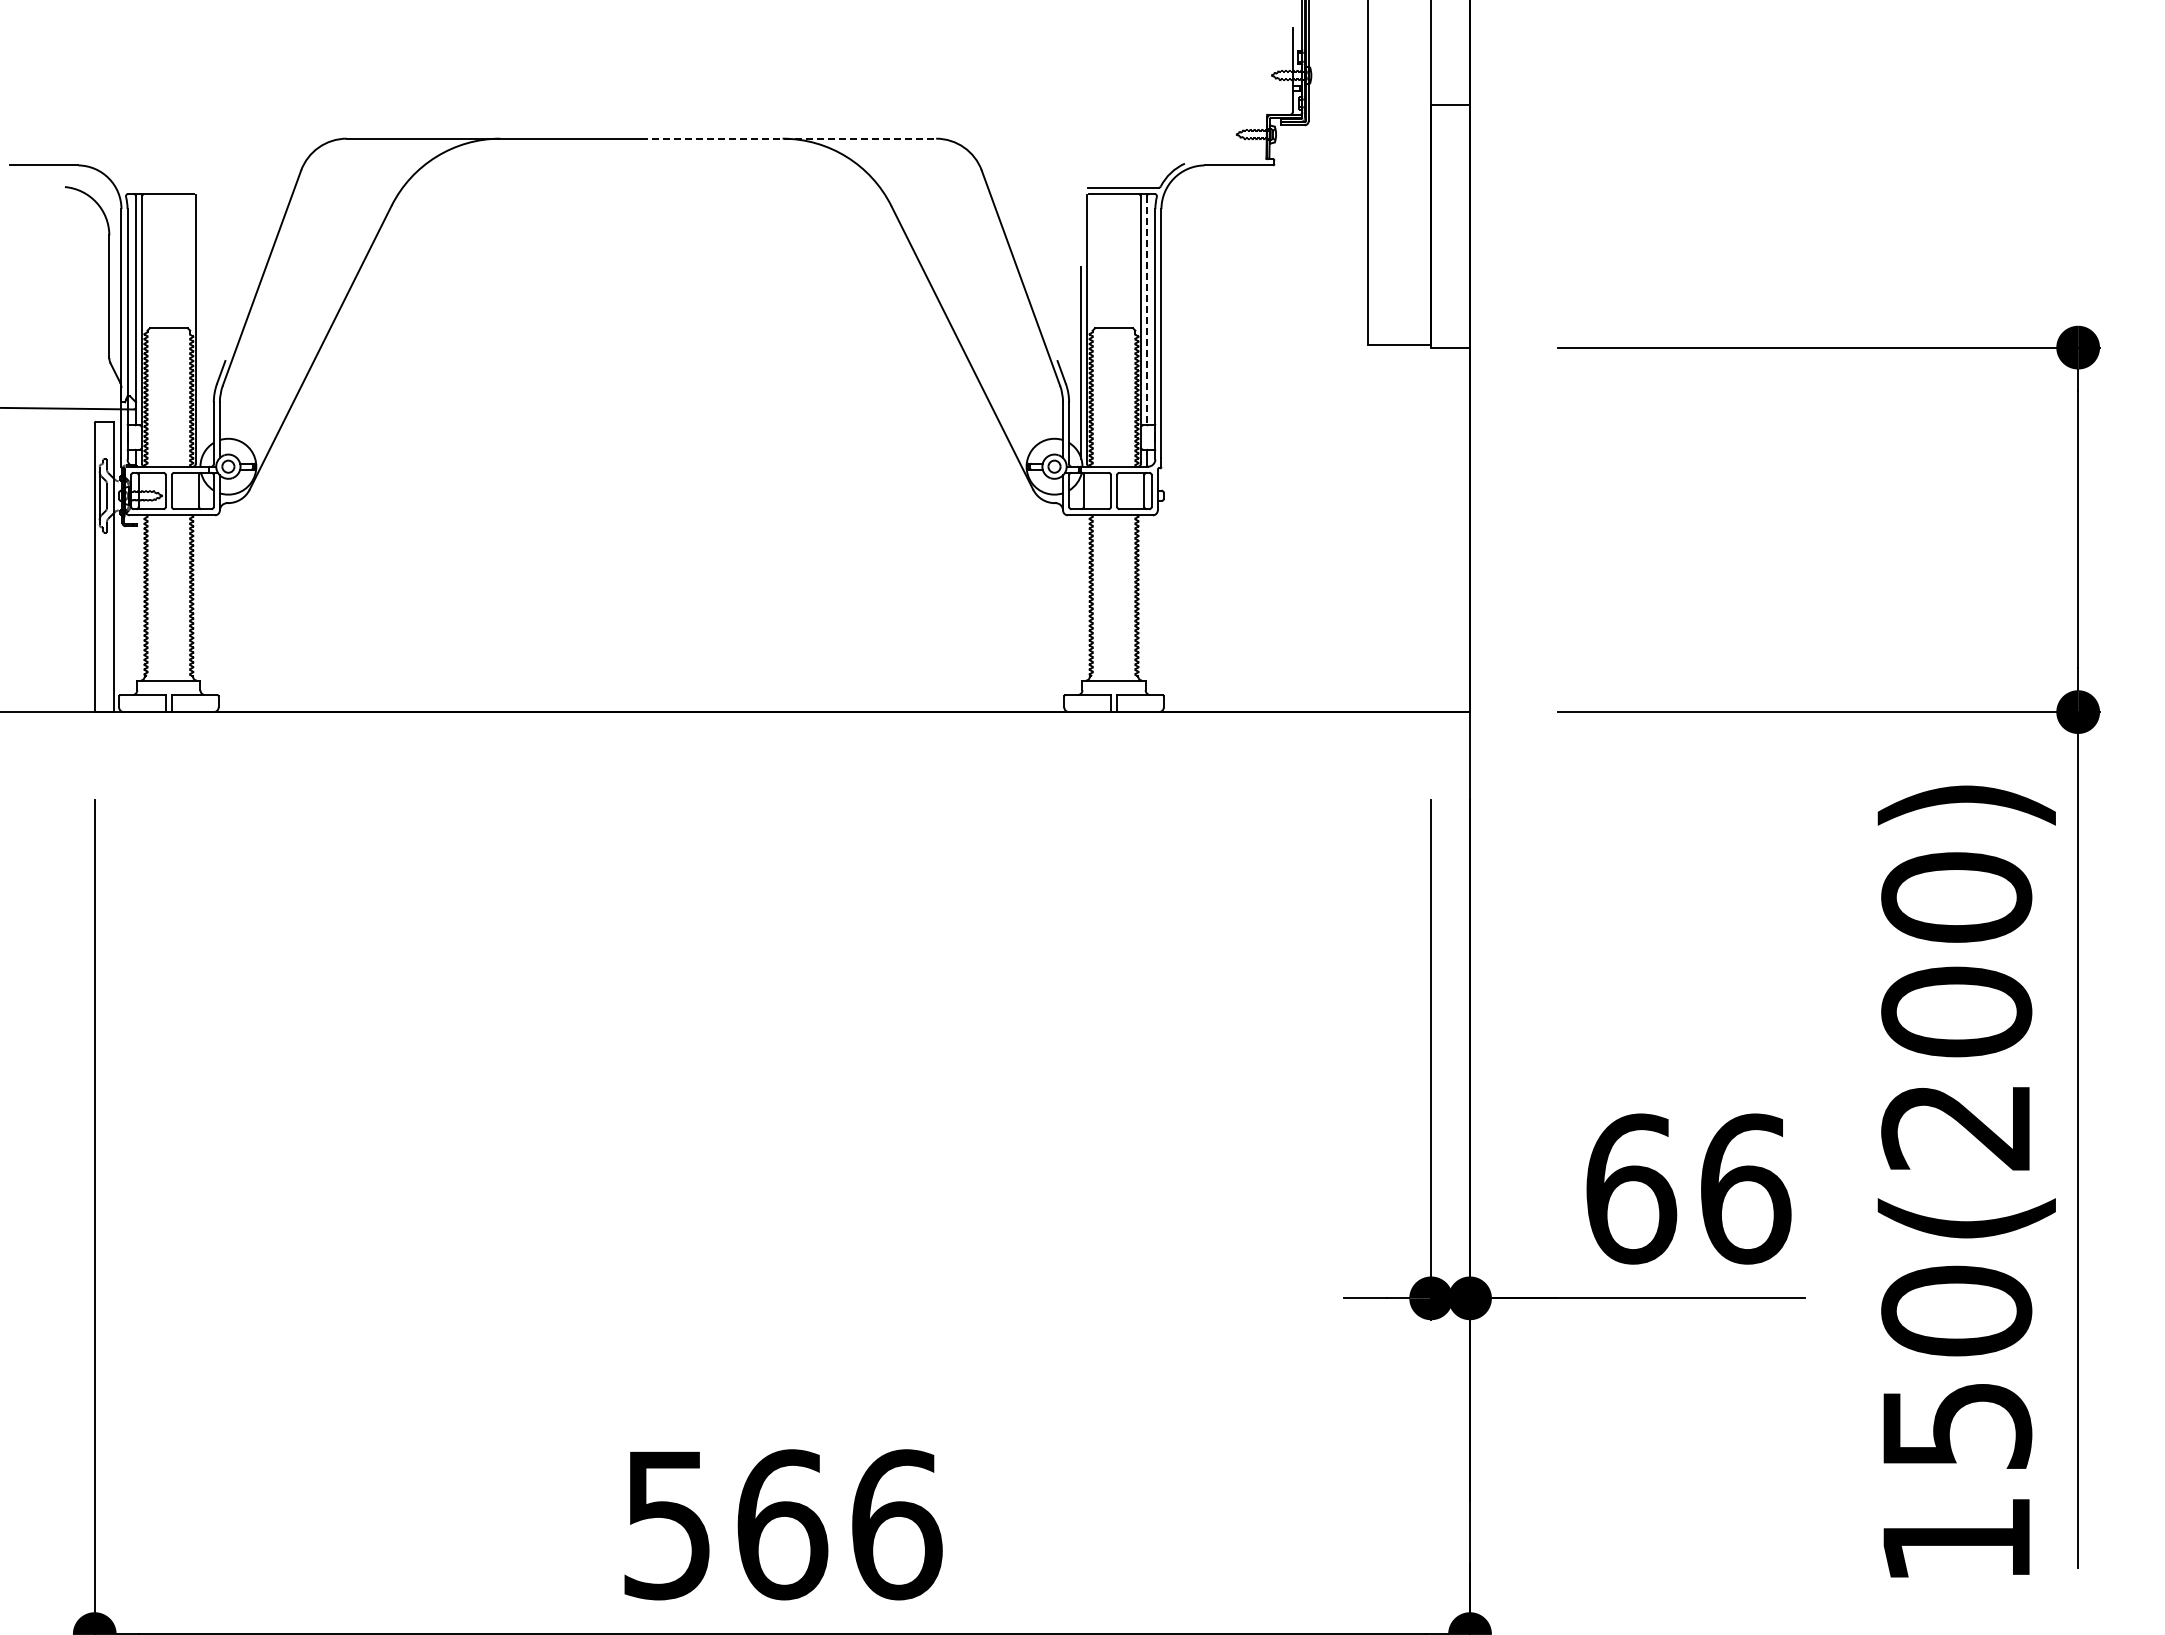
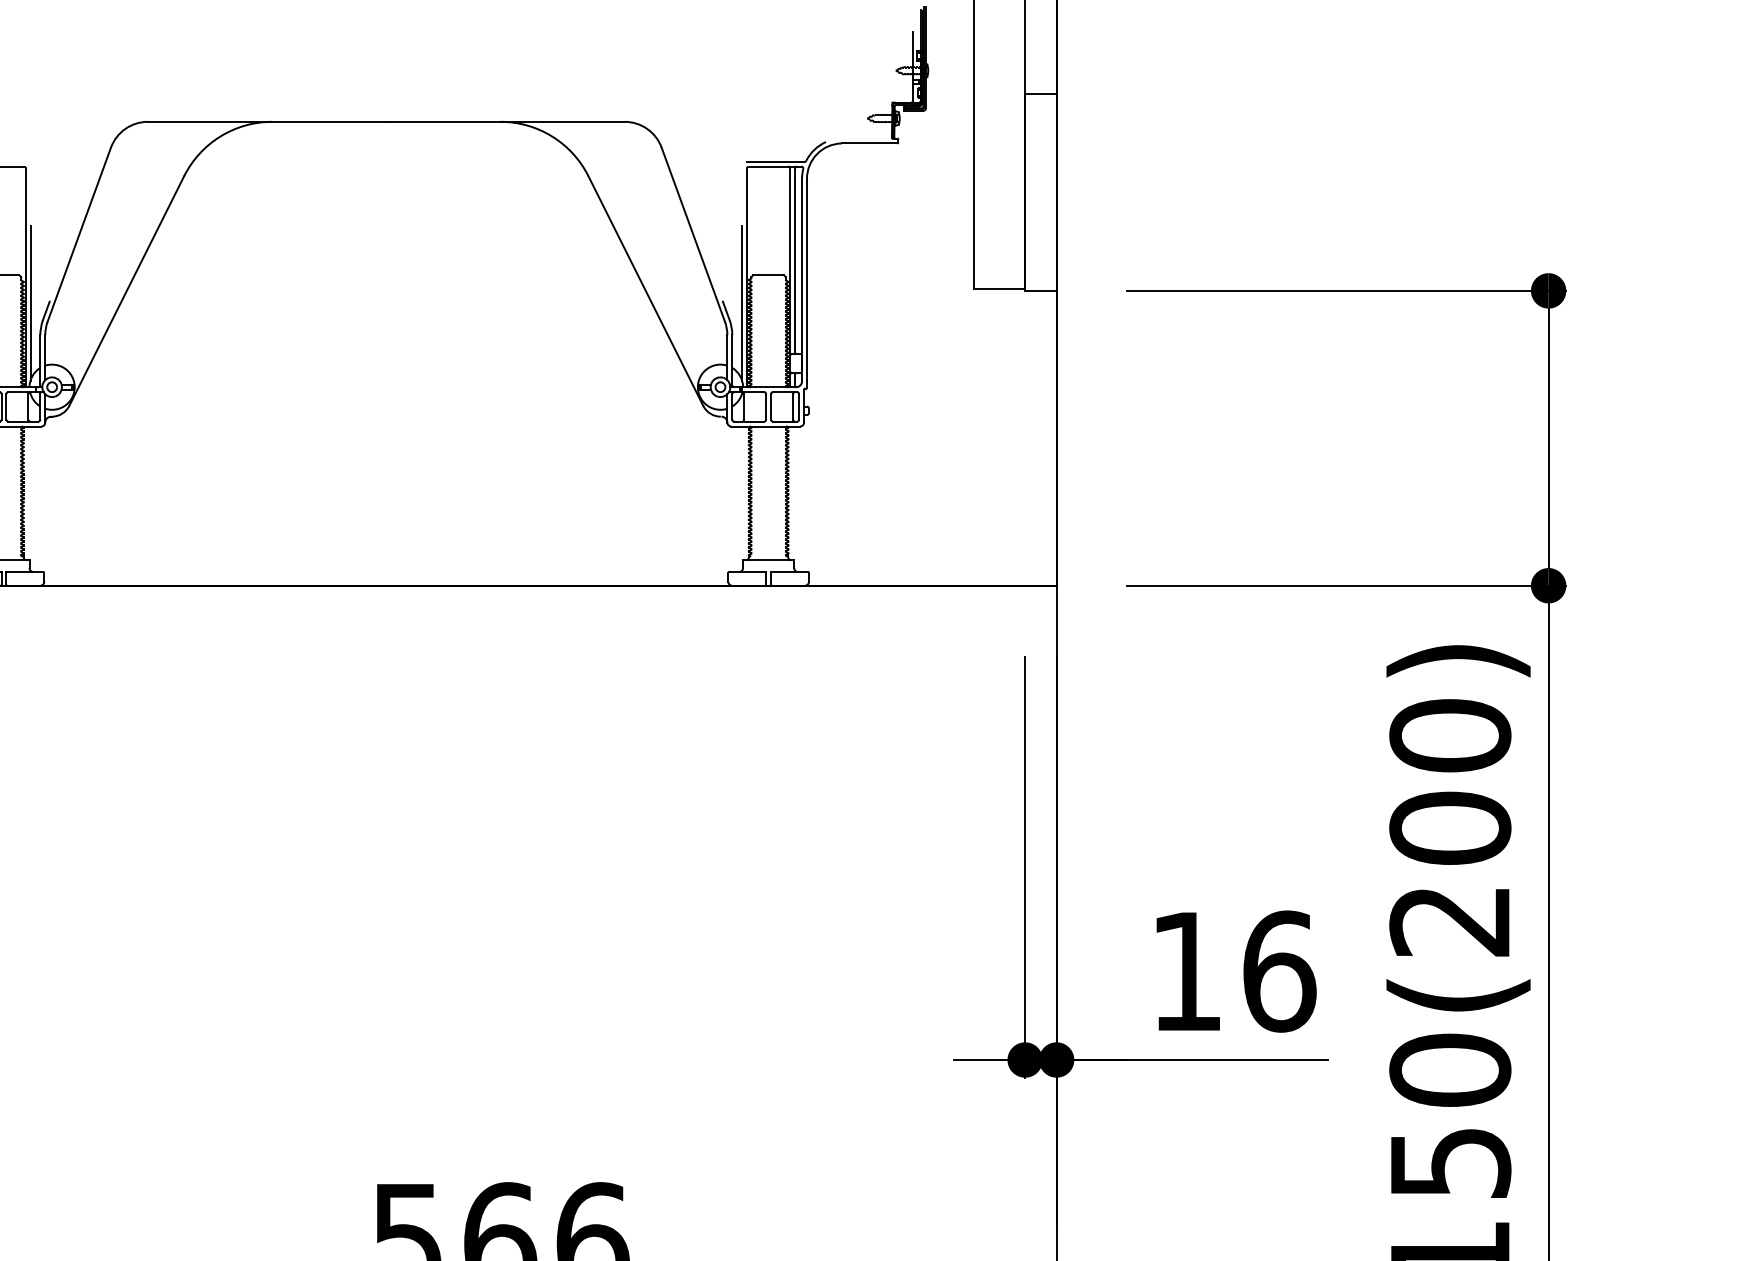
line: (789, 138) -> (506, 121), dashed -> solid
line: (1146, 310) -> (794, 260), dashed -> solid
line: (201, 362) -> (30, 302), added
text: (1631, 1188) -> (1187, 971), 66 -> 16

